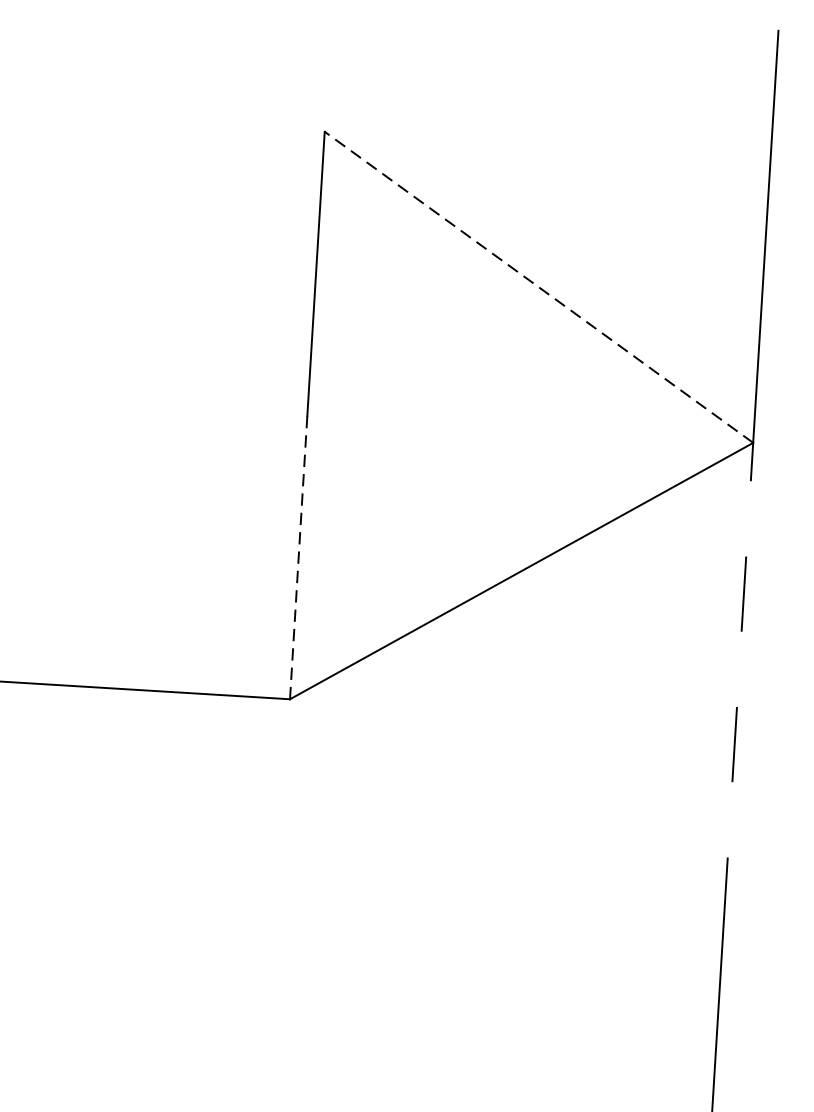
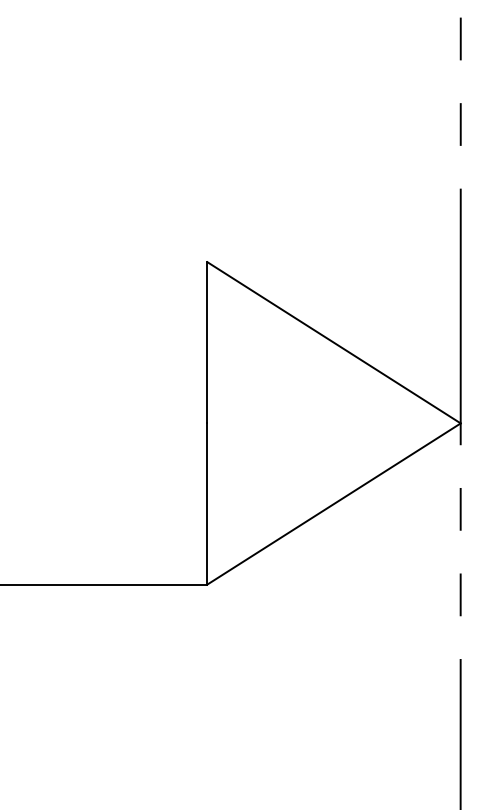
line: (538, 286) -> (333, 342), dashed -> solid
line: (298, 558) -> (207, 504), dashed -> solid

